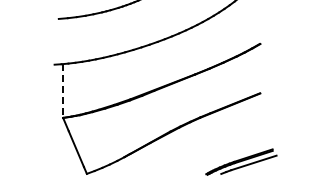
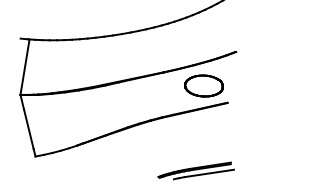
part: (235, 81) -> (204, 86), added
line: (63, 91) -> (25, 67), dashed -> solid

